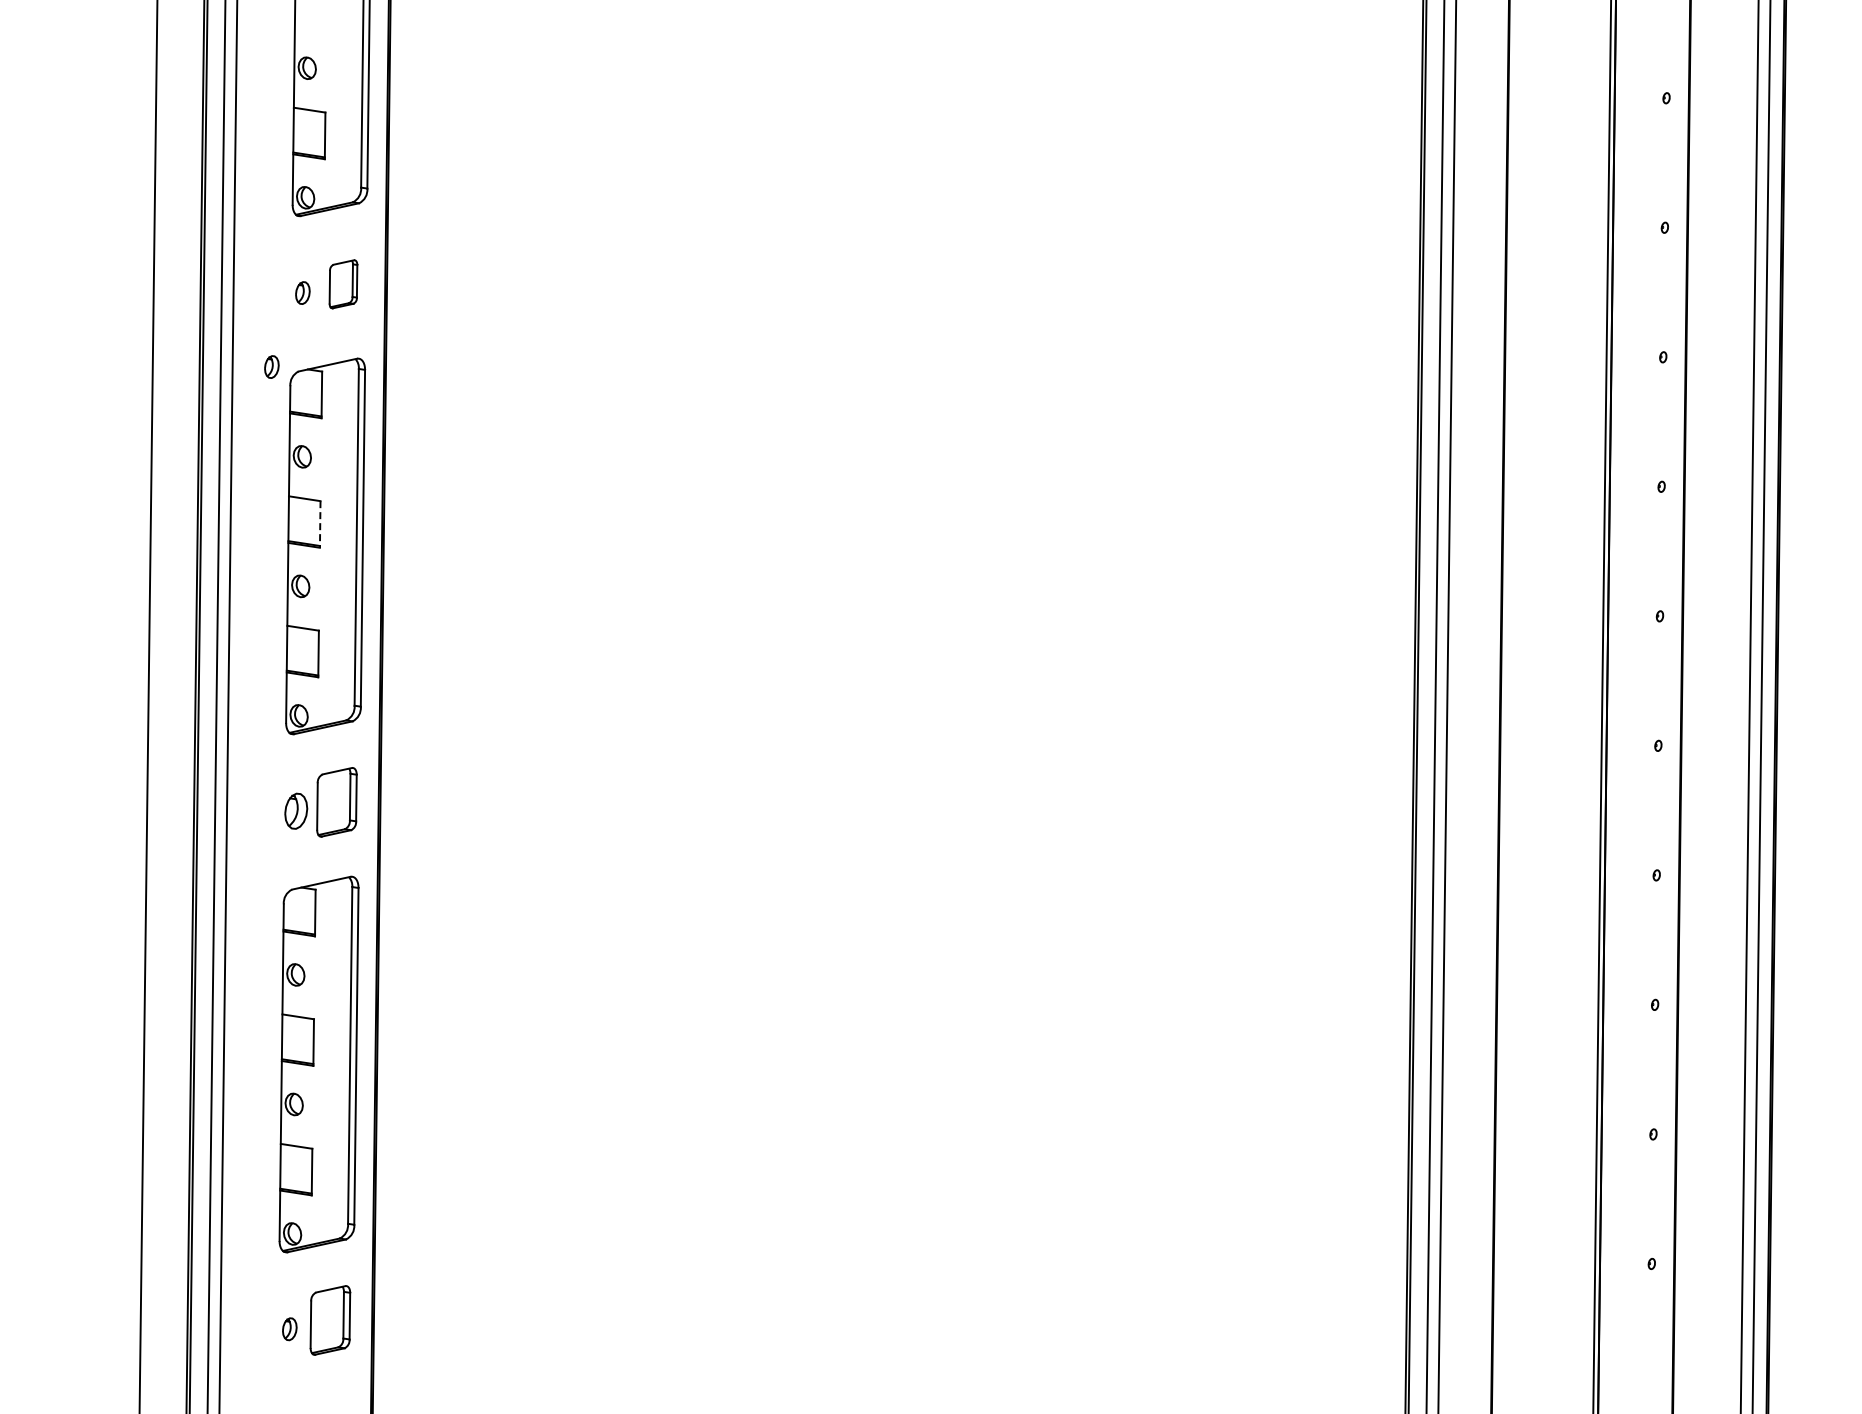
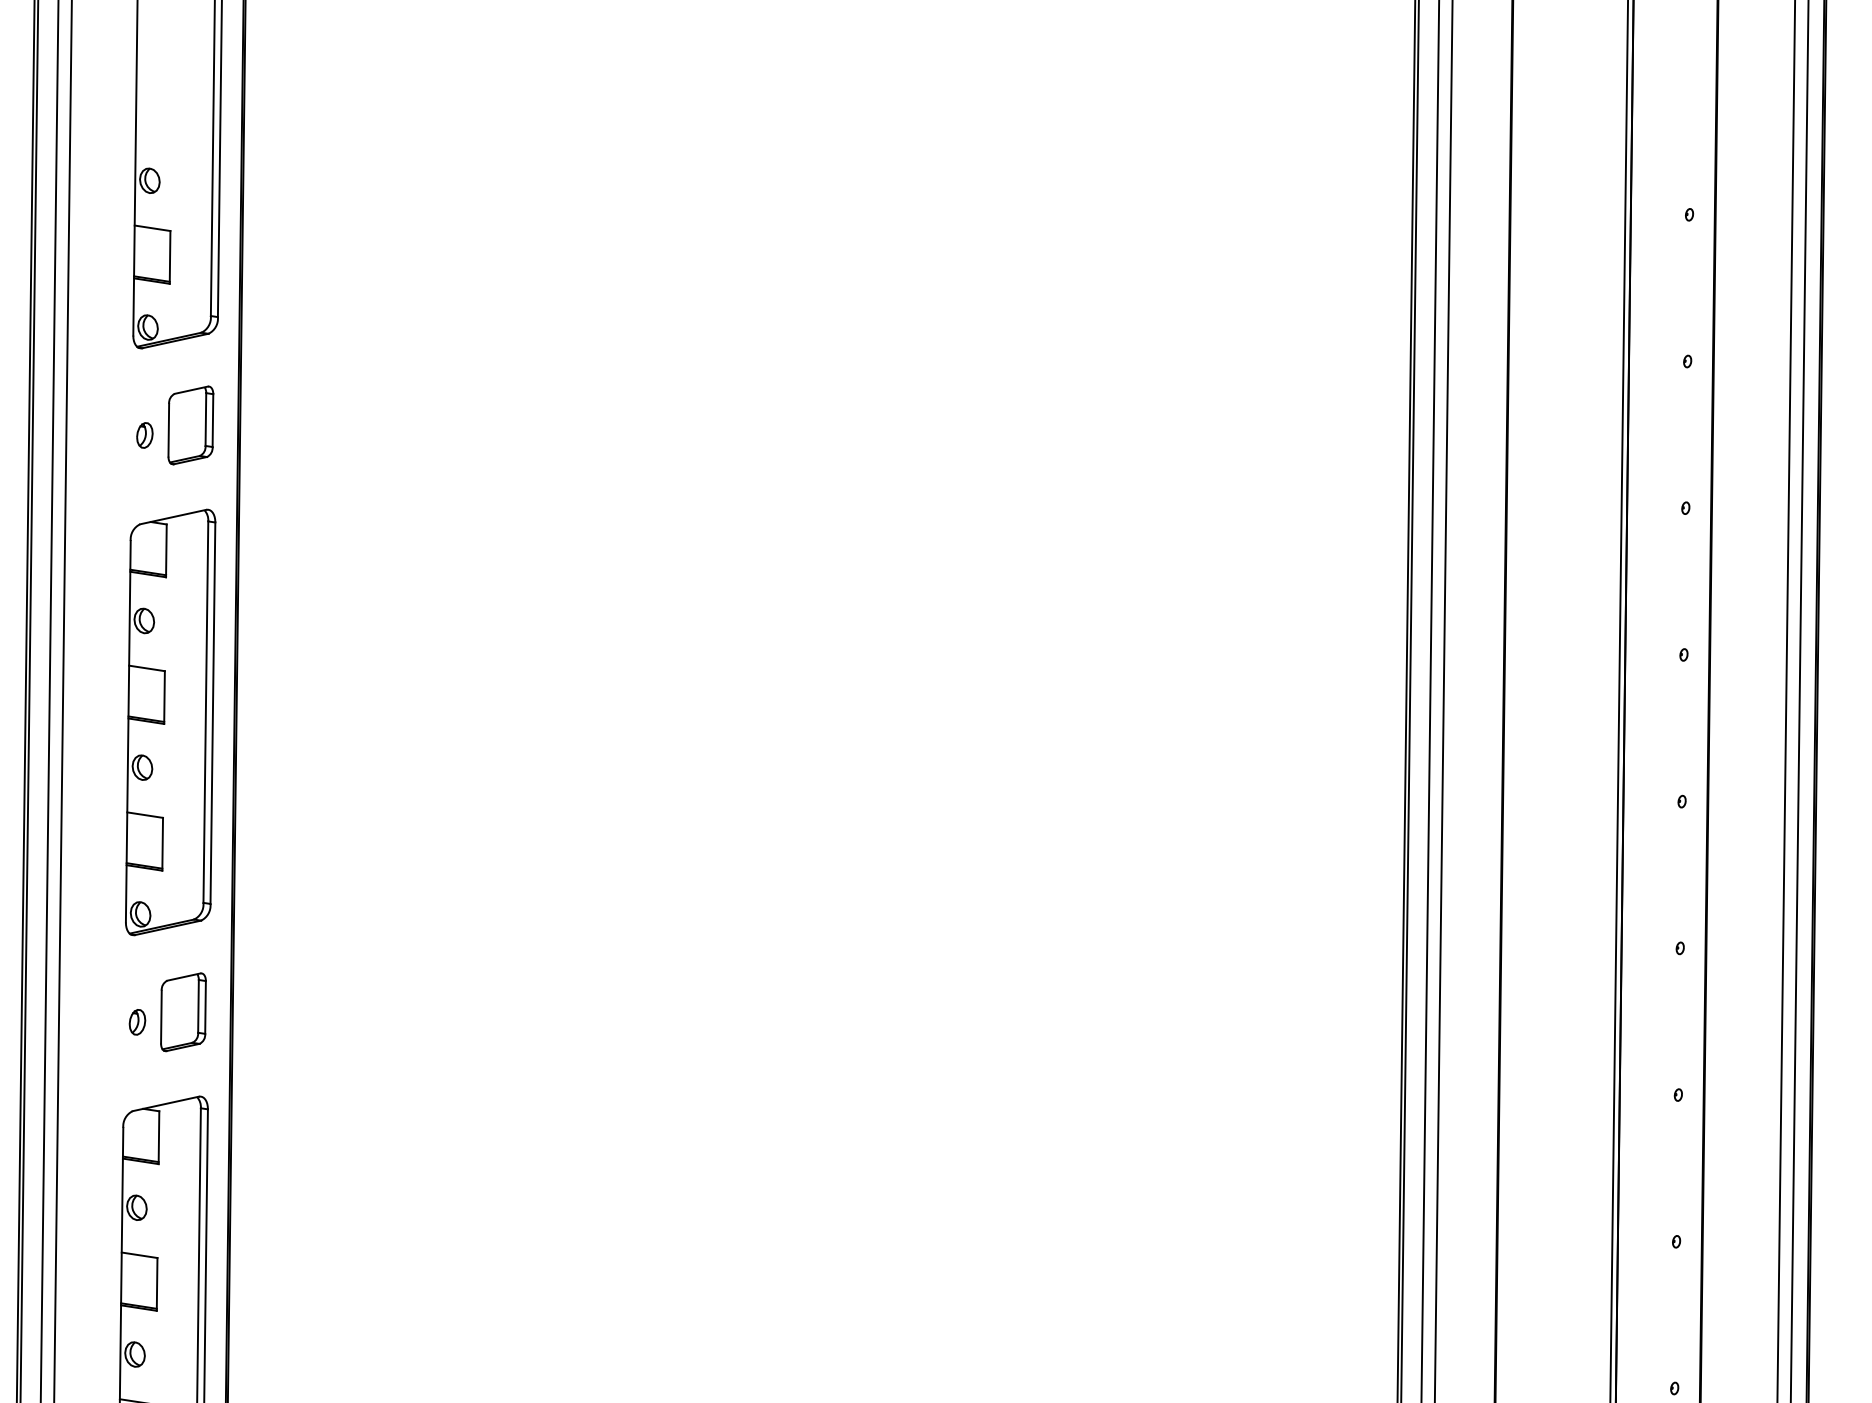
part: (343, 284) -> (190, 425), size x1.43
part: (271, 366) -> (109, 518), removed
line: (320, 524) -> (164, 697), dashed -> solid
part: (296, 810) -> (137, 1021), size x0.62

